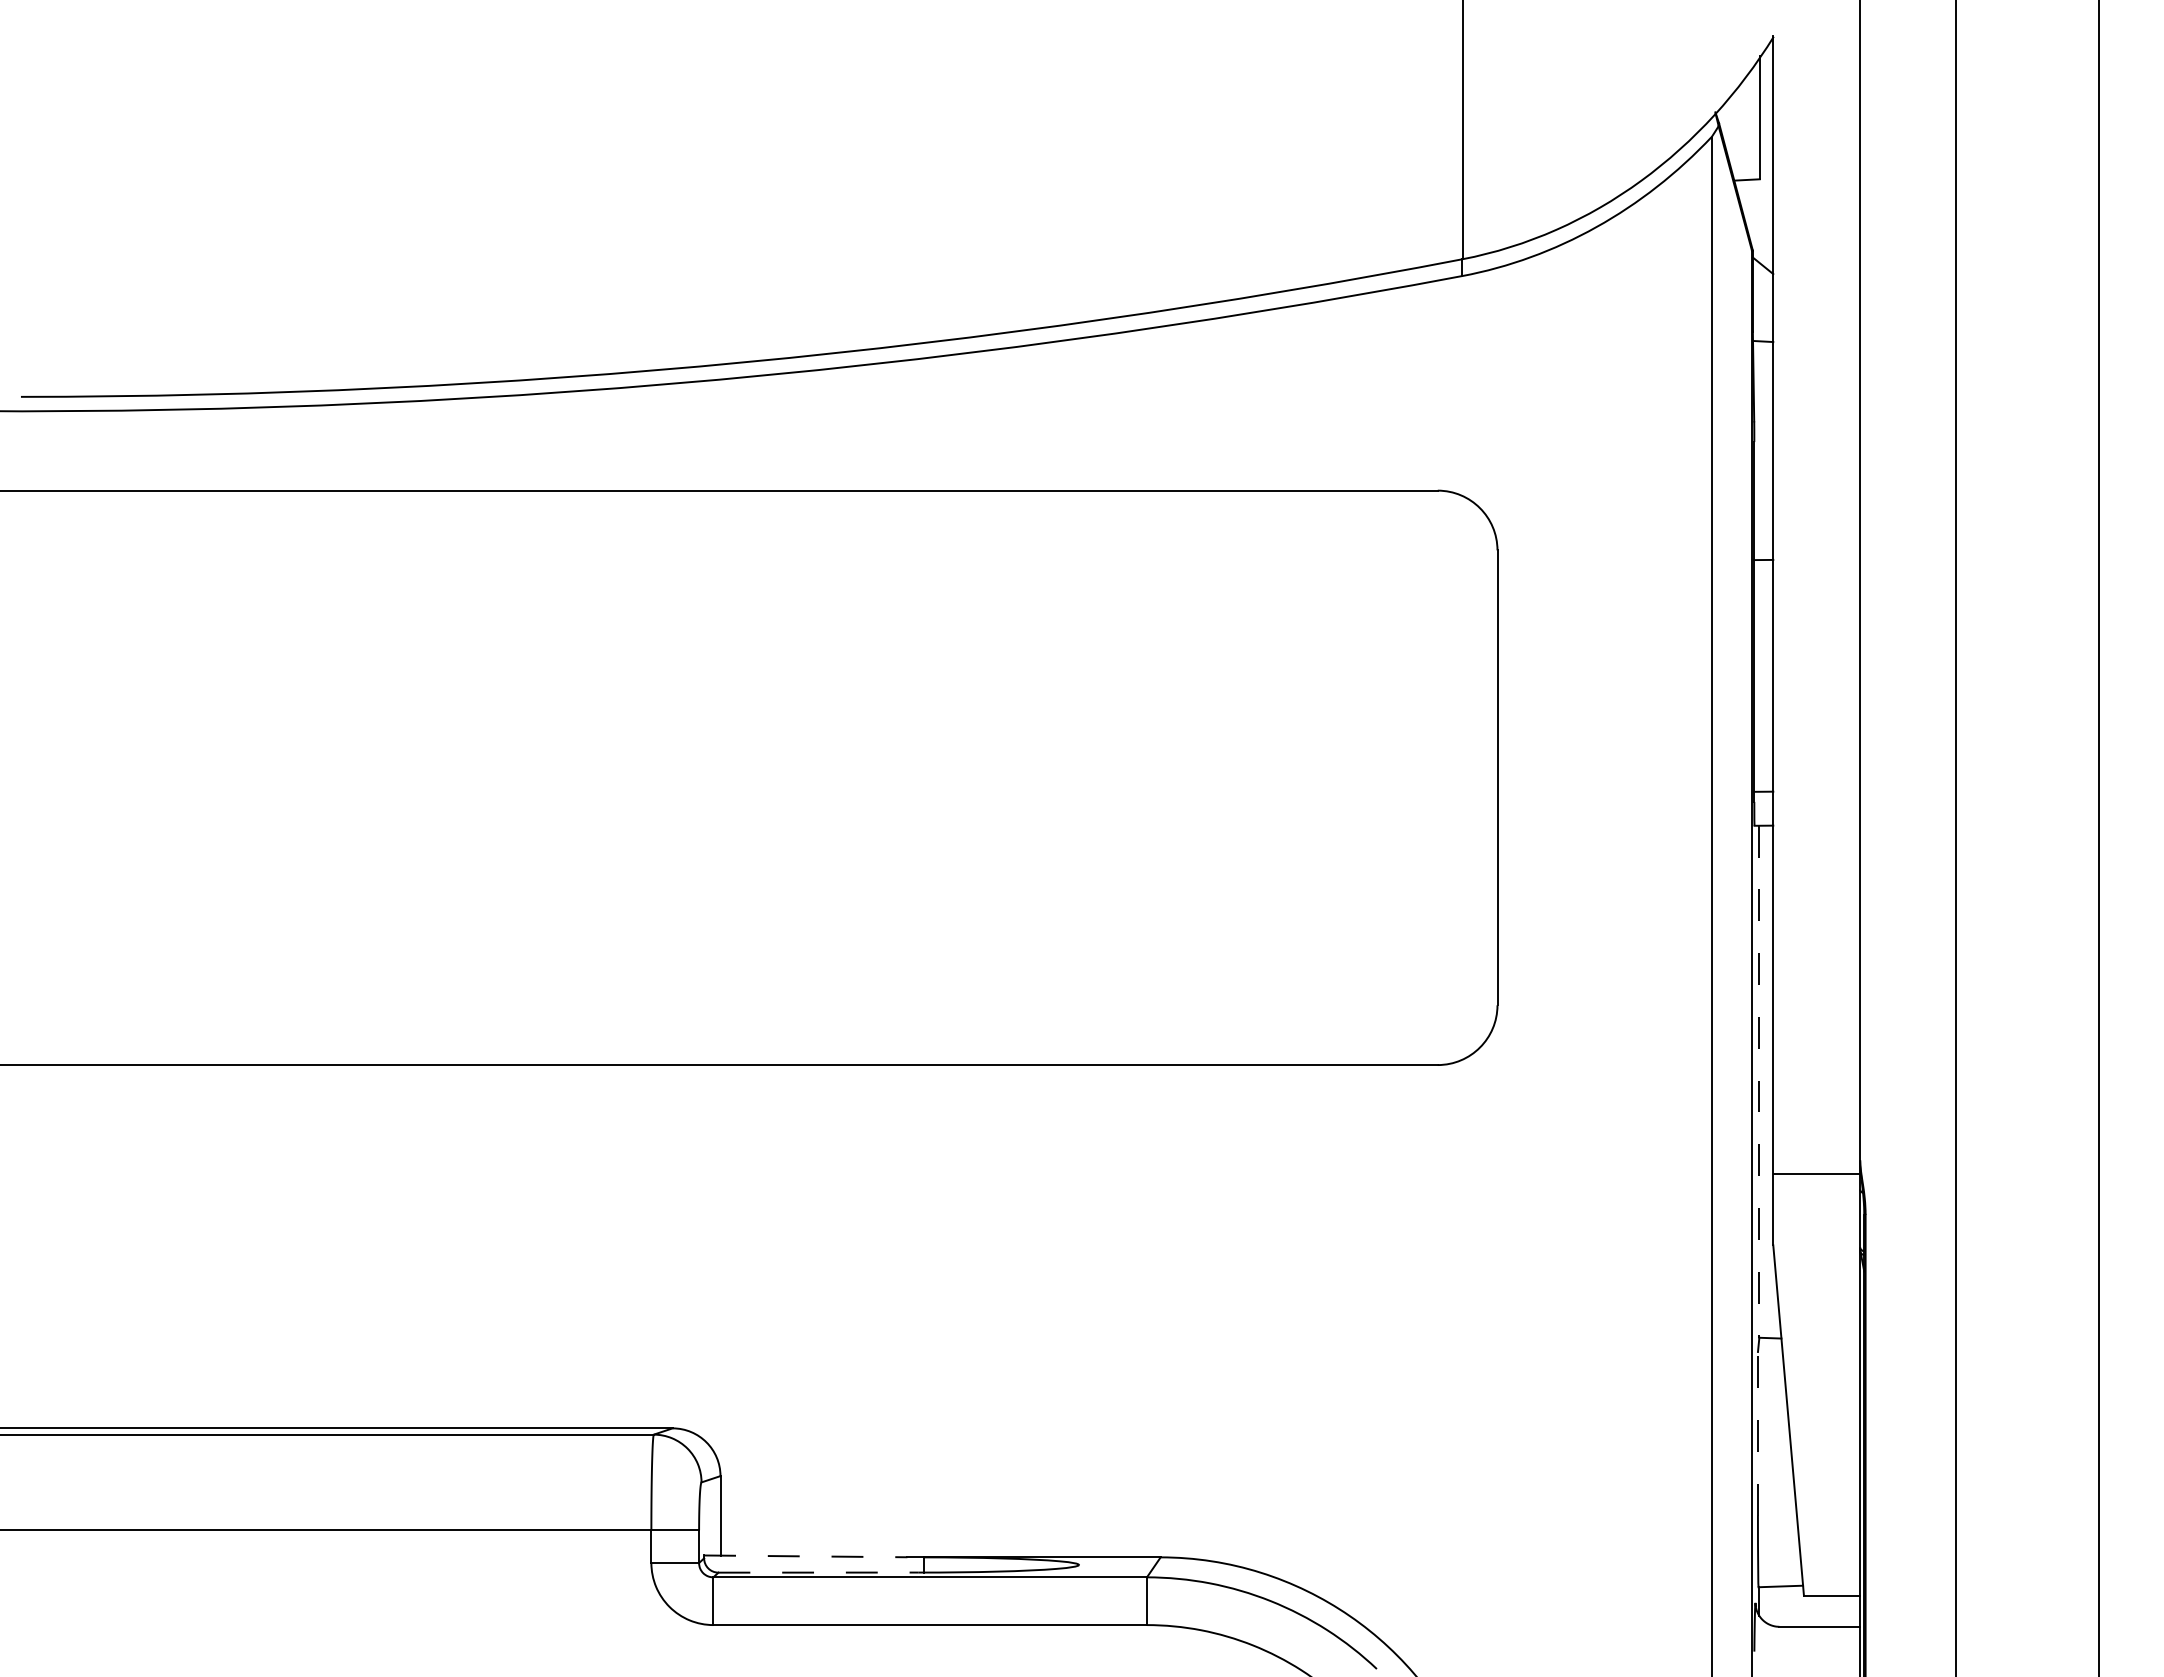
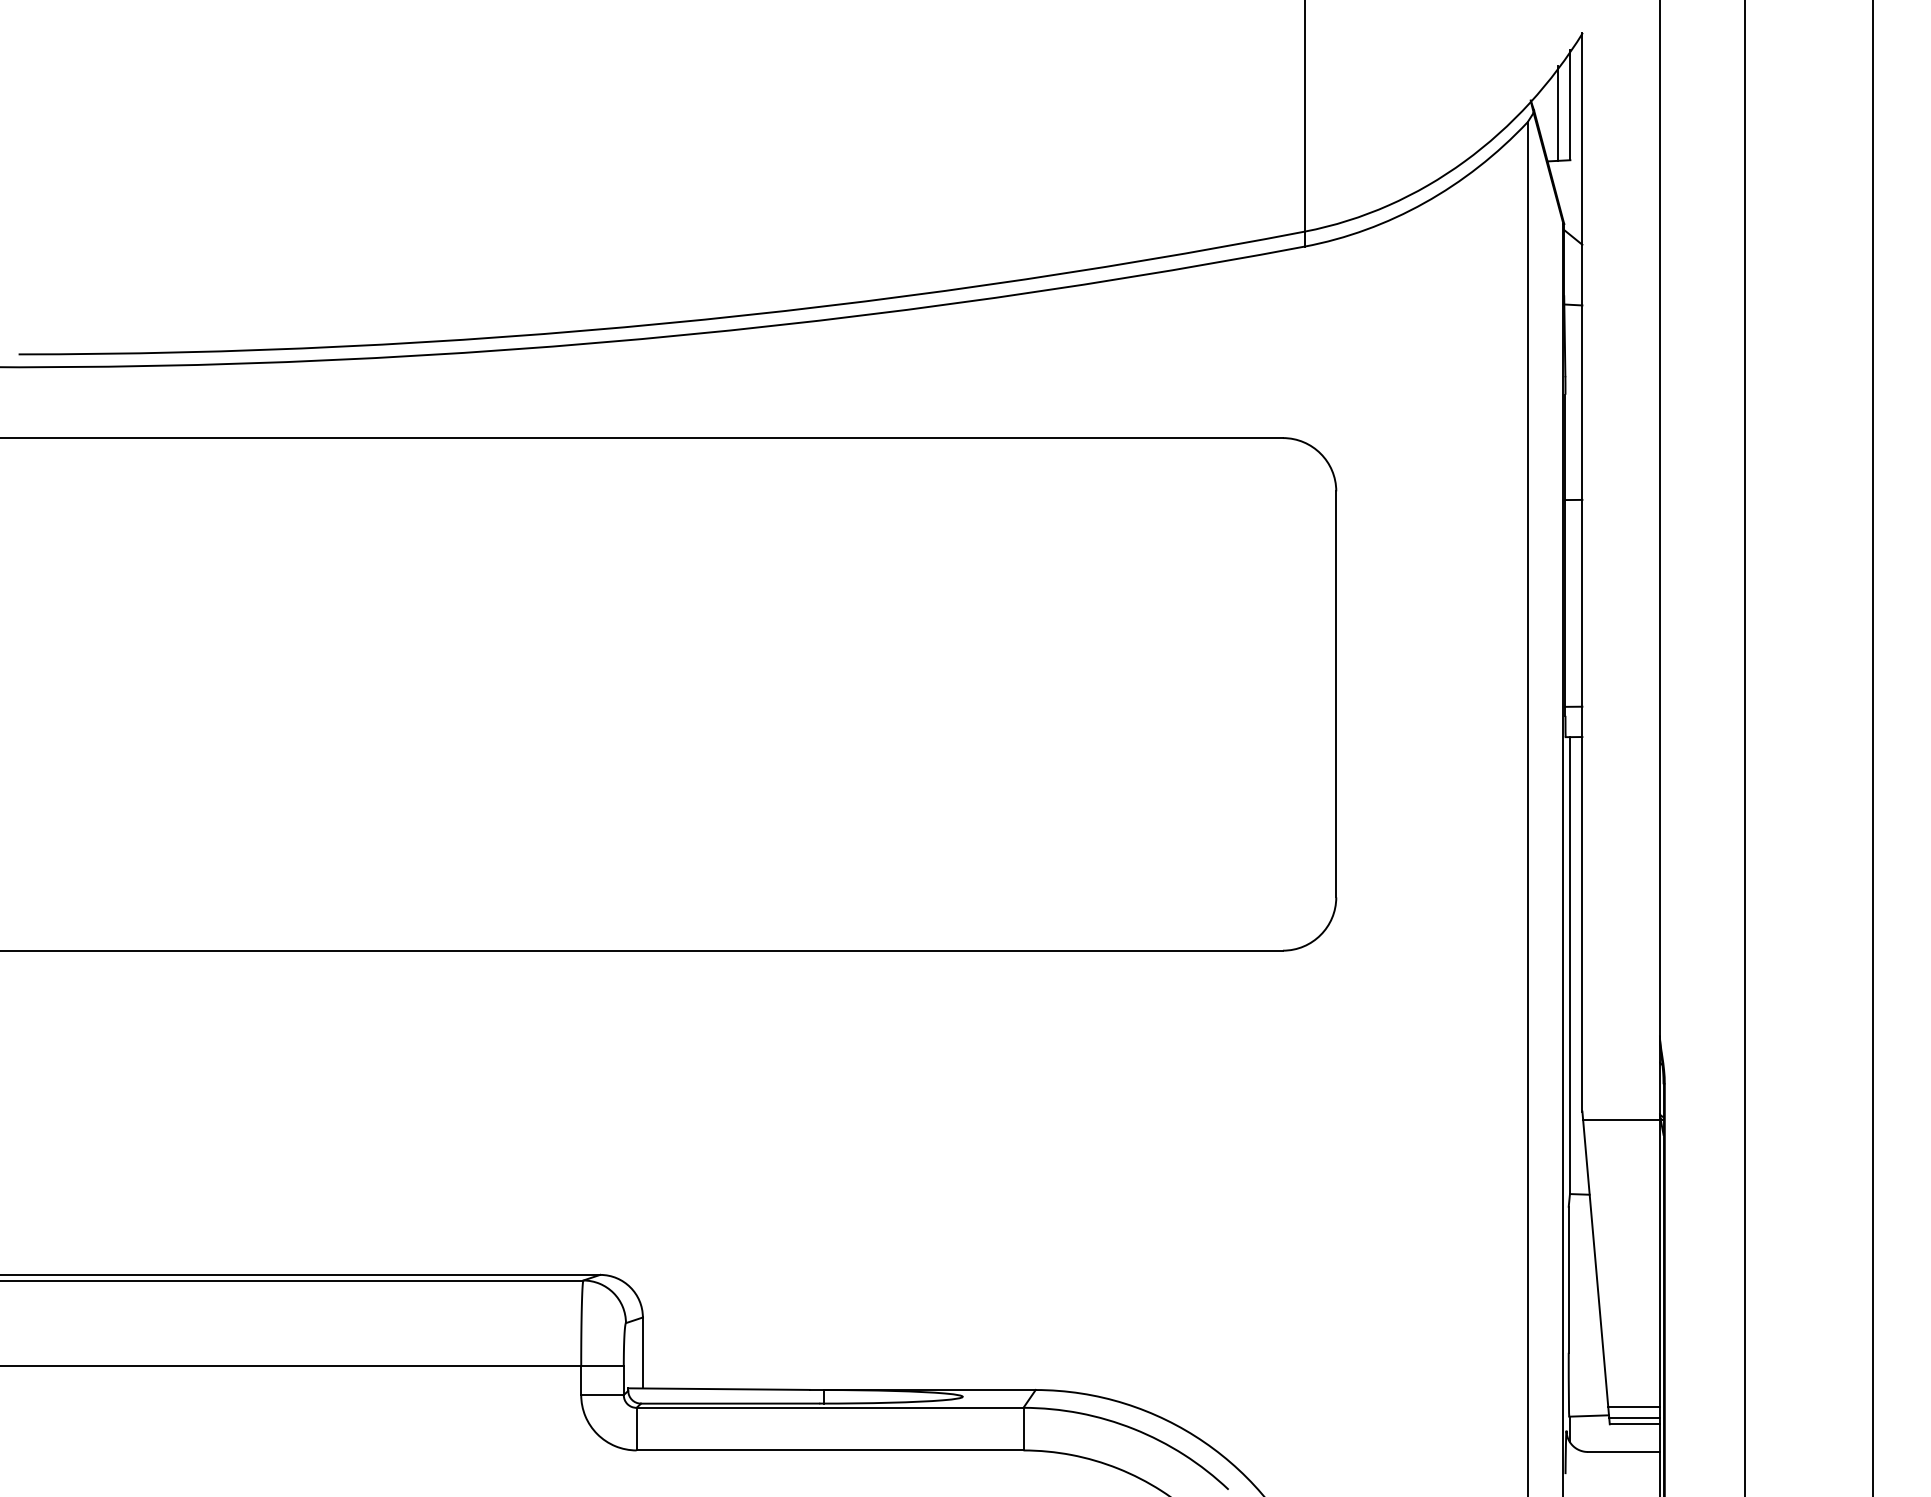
line: (1745, 126) -> (1557, 113), added
line: (1759, 1082) -> (1570, 966), dashed -> solid
line: (1817, 1173) -> (1621, 1119), moved
line: (1757, 1433) -> (1568, 1279), dashed -> solid
line: (805, 1556) -> (718, 1389), dashed -> solid
line: (818, 1572) -> (730, 1403), dashed -> solid
line: (1831, 1575) -> (1634, 1406), added
line: (1831, 1588) -> (1634, 1417), added

